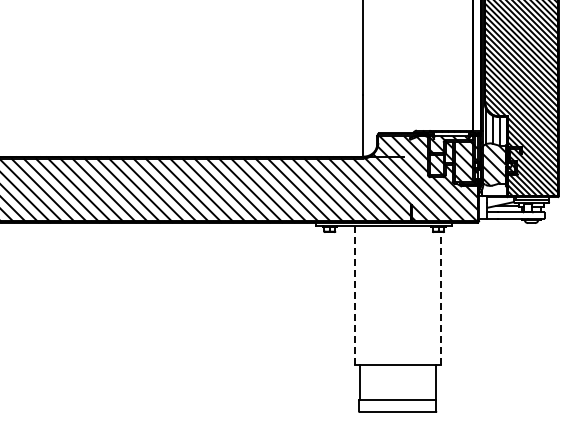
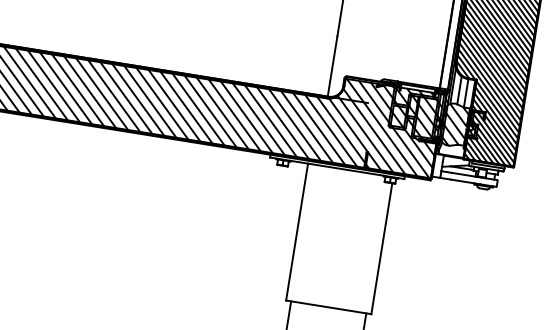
line: (354, 295) -> (296, 232), dashed -> solid
line: (440, 297) -> (381, 247), dashed -> solid

